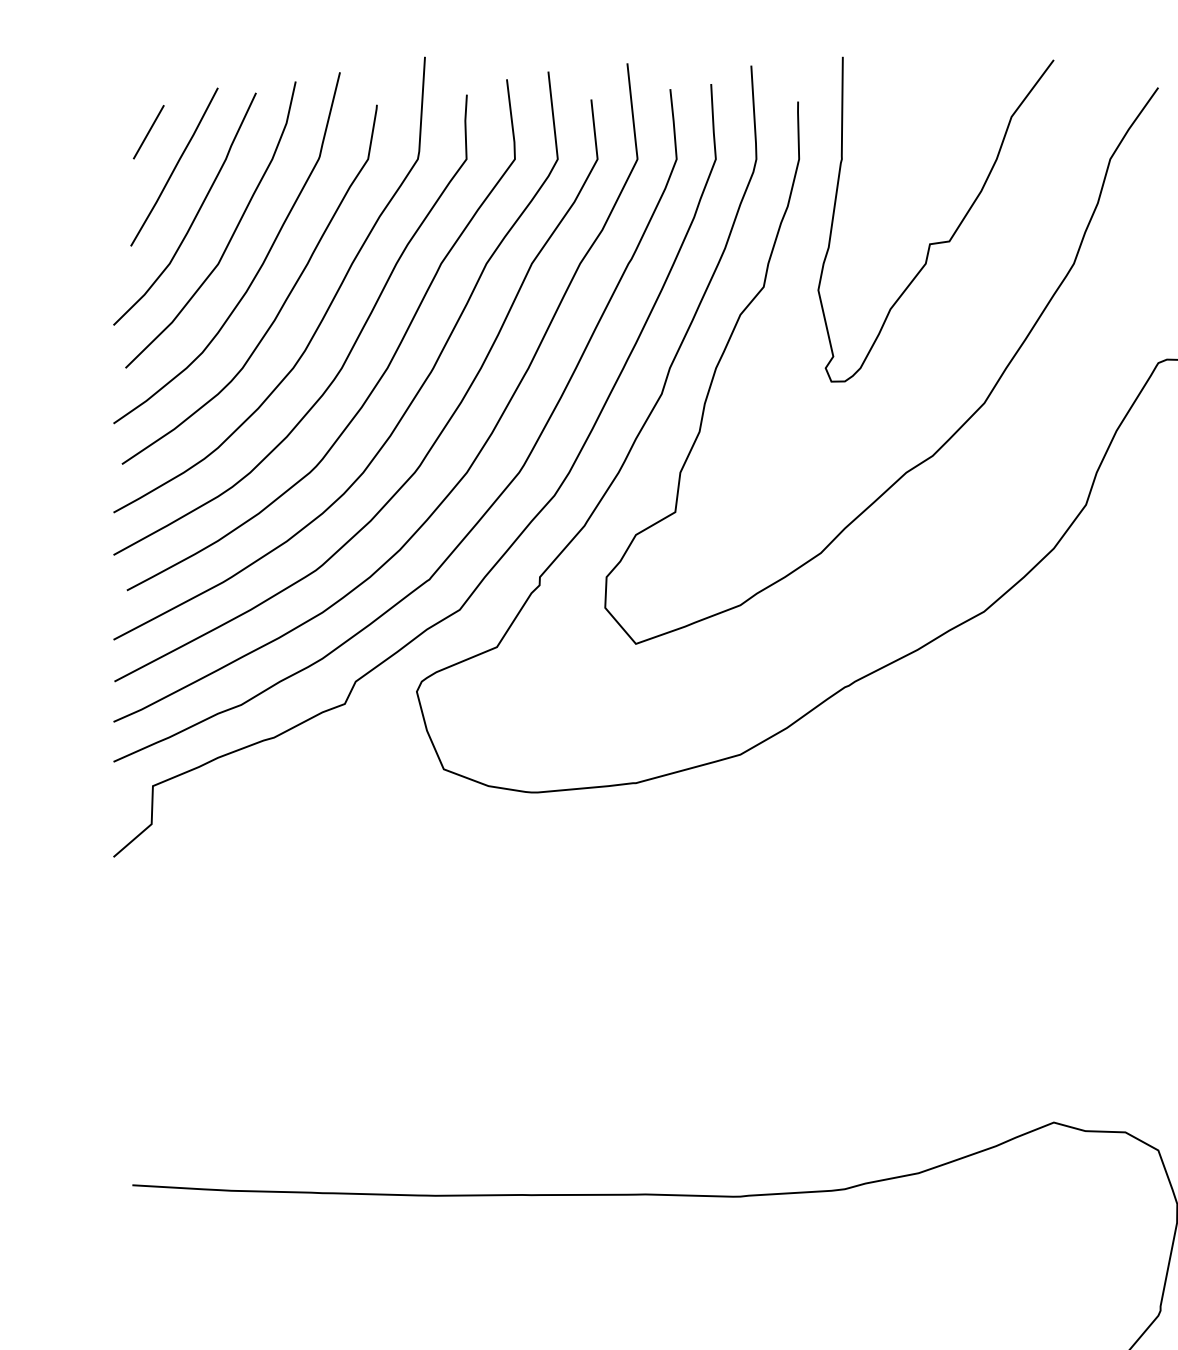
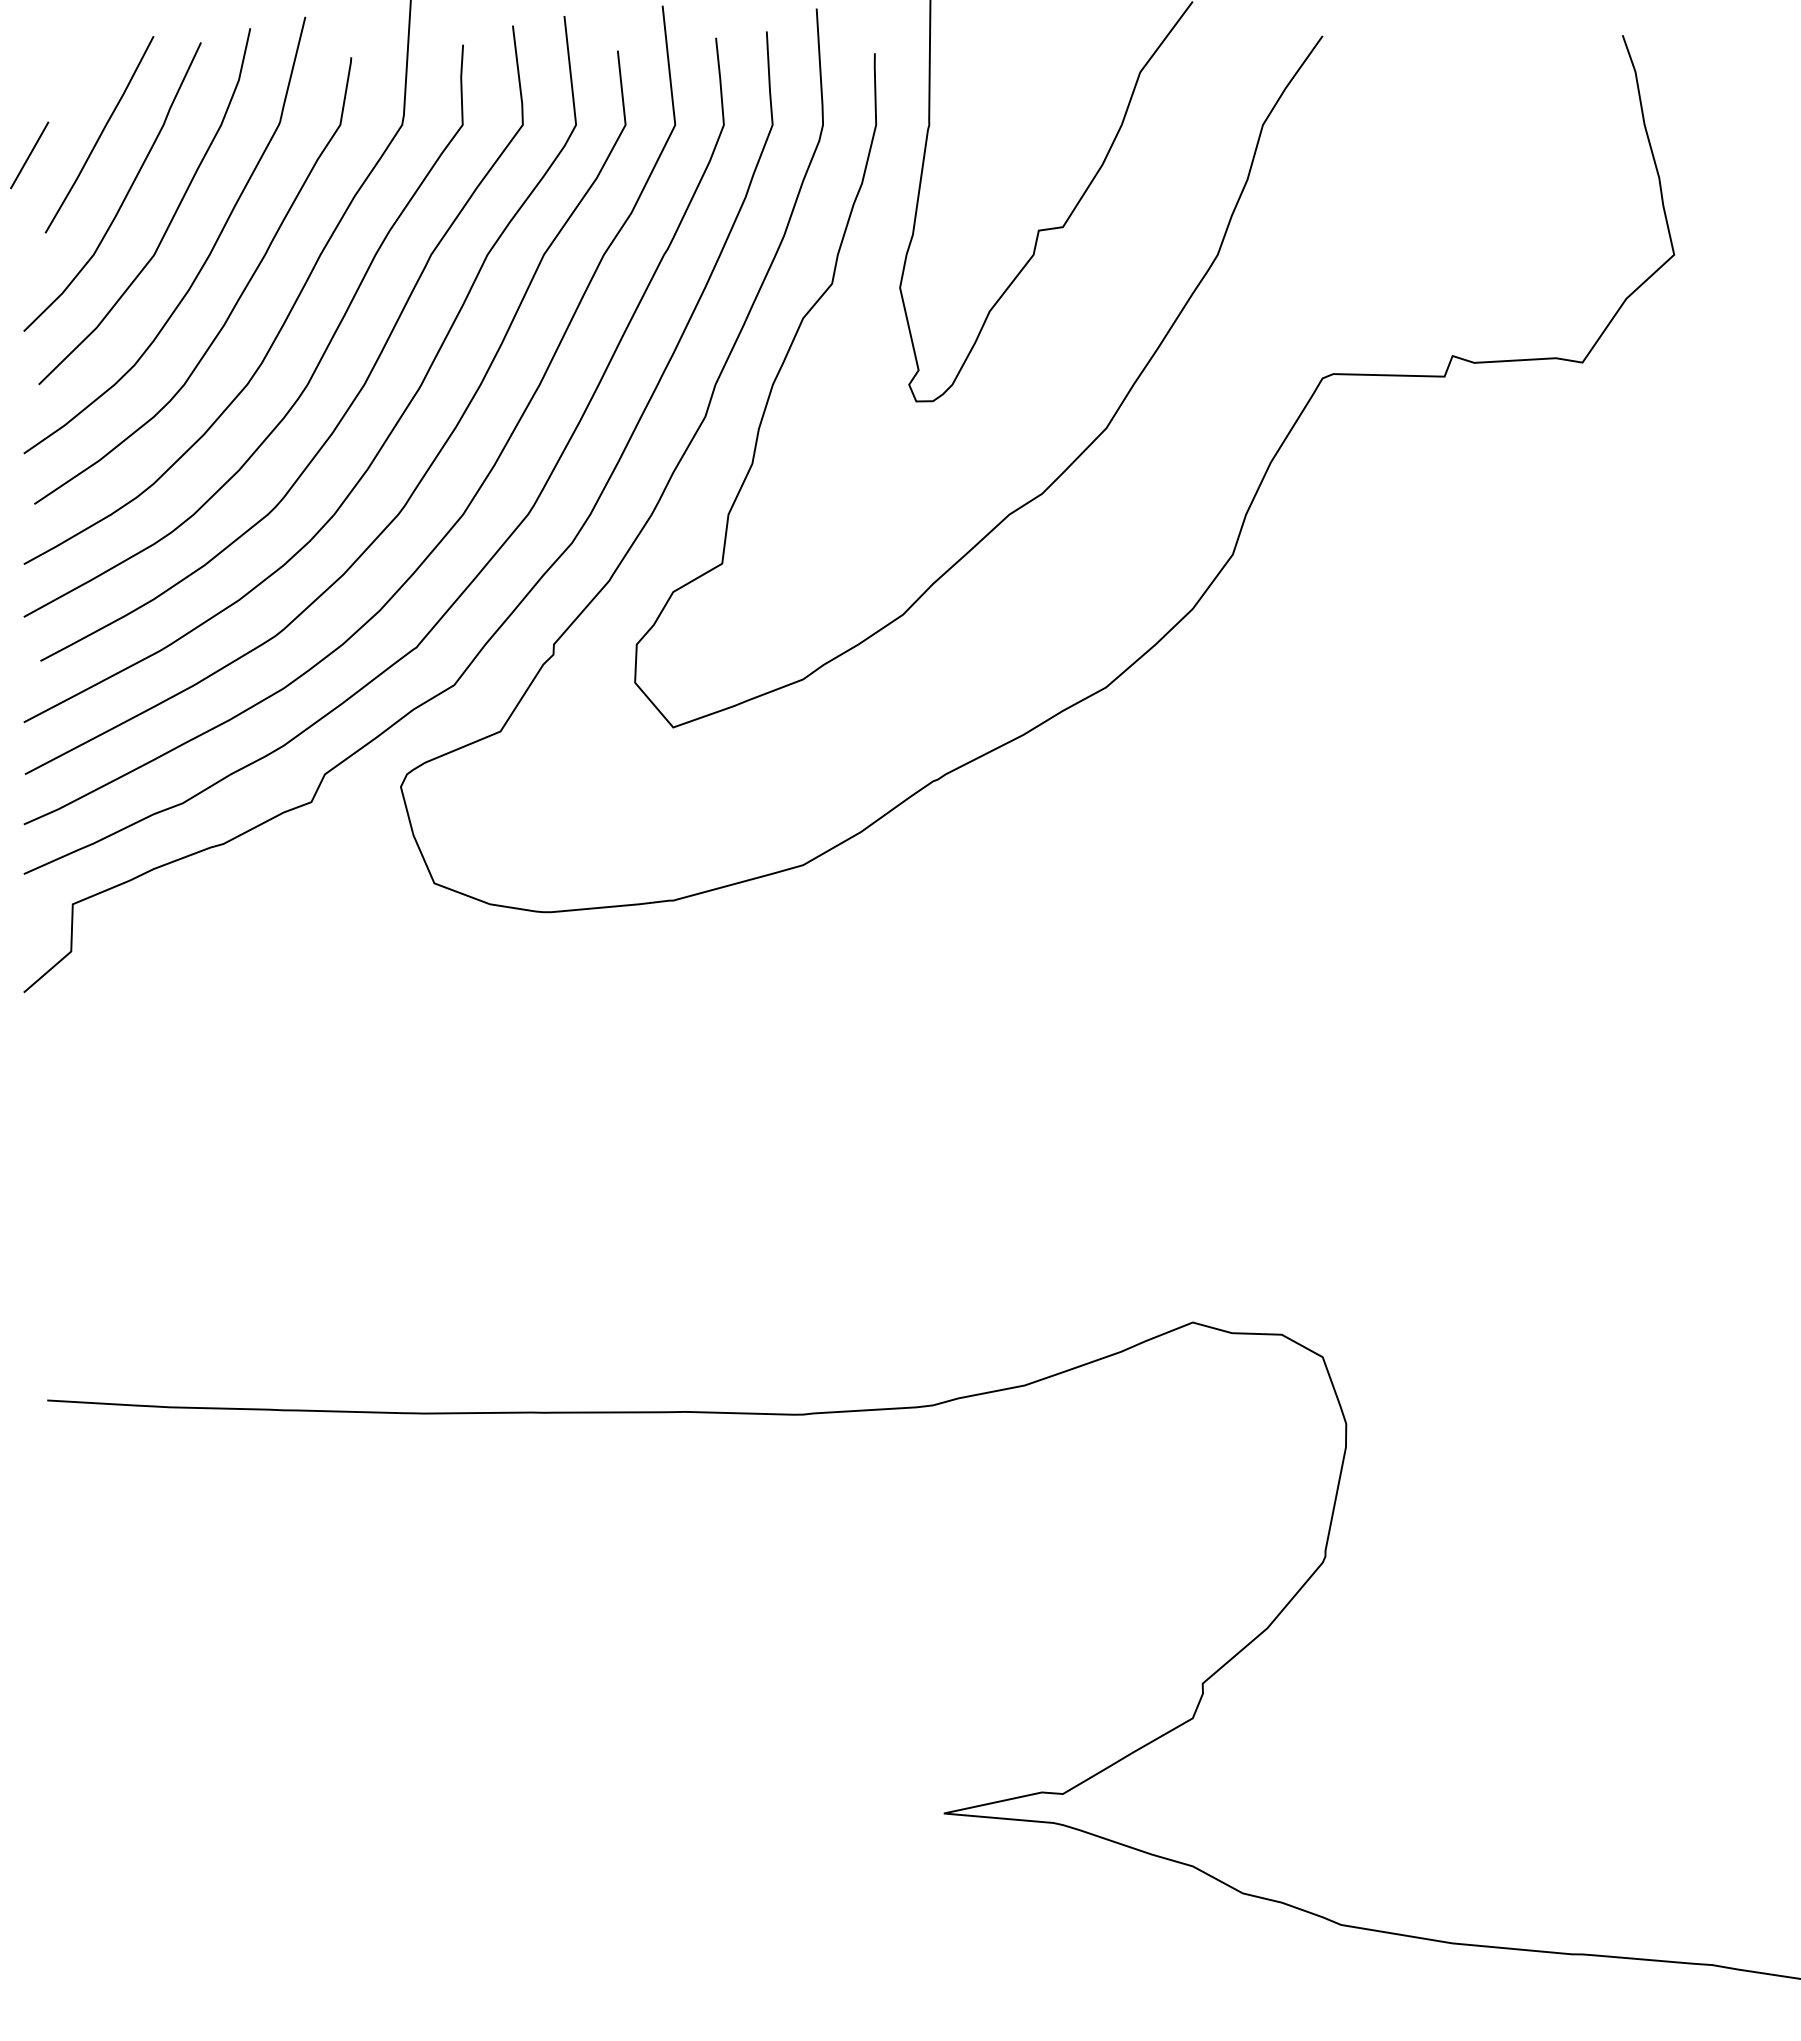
line: (148, 132) -> (29, 155), moved

